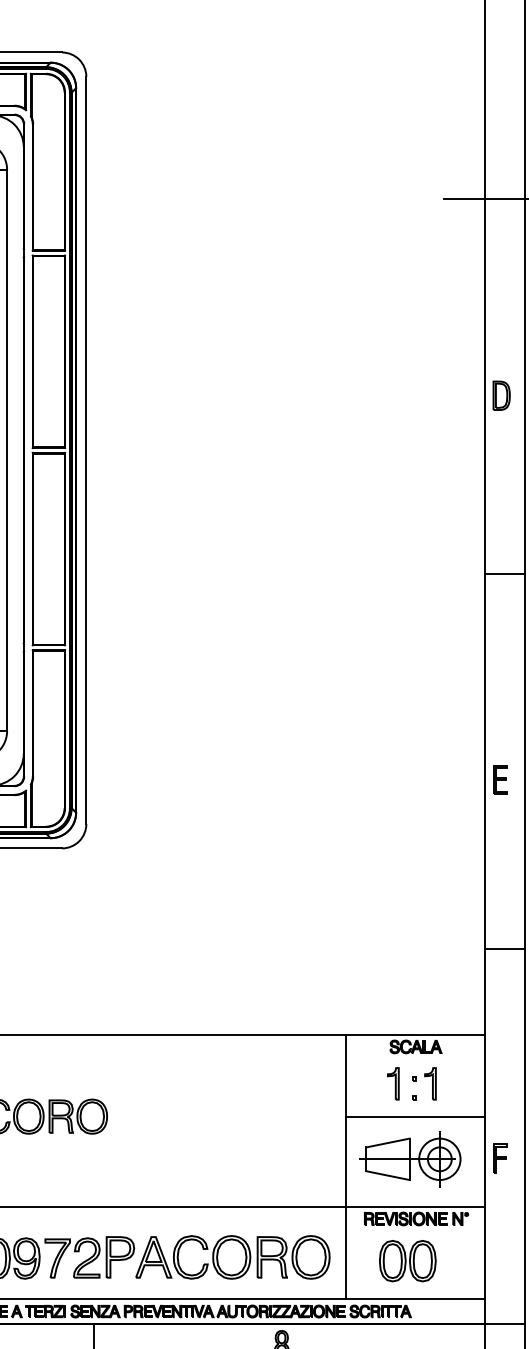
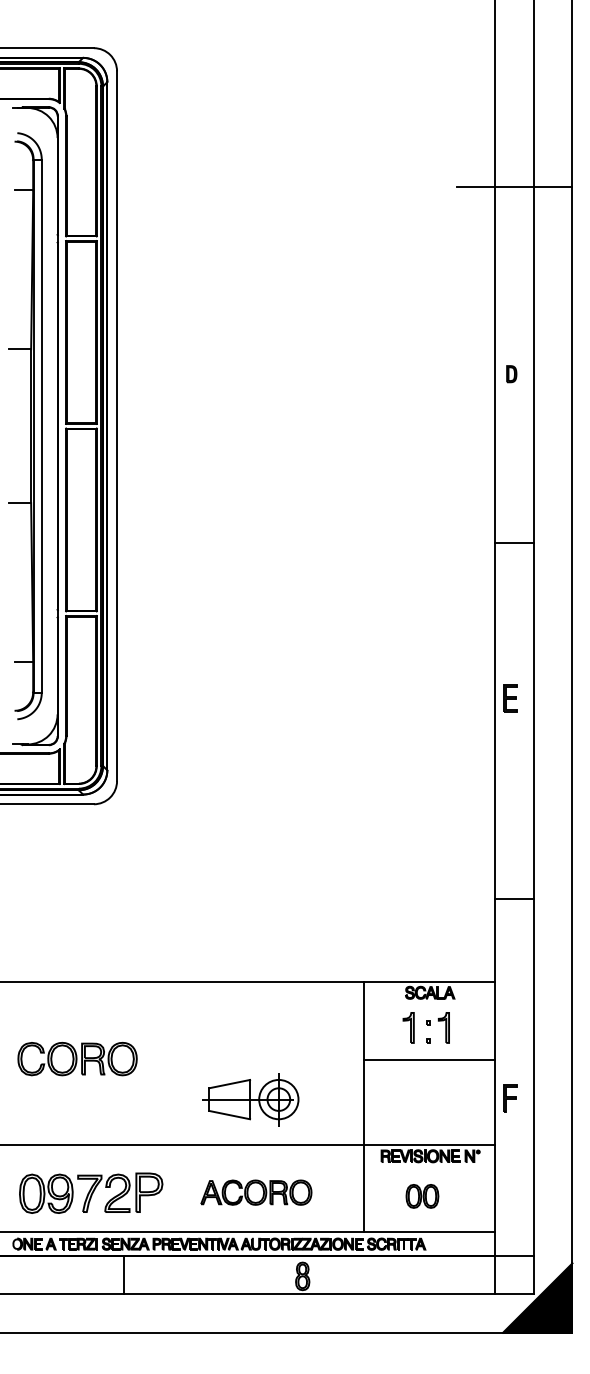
part: (501, 394) -> (511, 373), size x0.6
part: (500, 780) -> (510, 698), moved
part: (410, 1159) -> (250, 1099), moved
part: (233, 1257) -> (256, 1192), size x0.6
part: (407, 1261) -> (422, 1196), size x0.6

